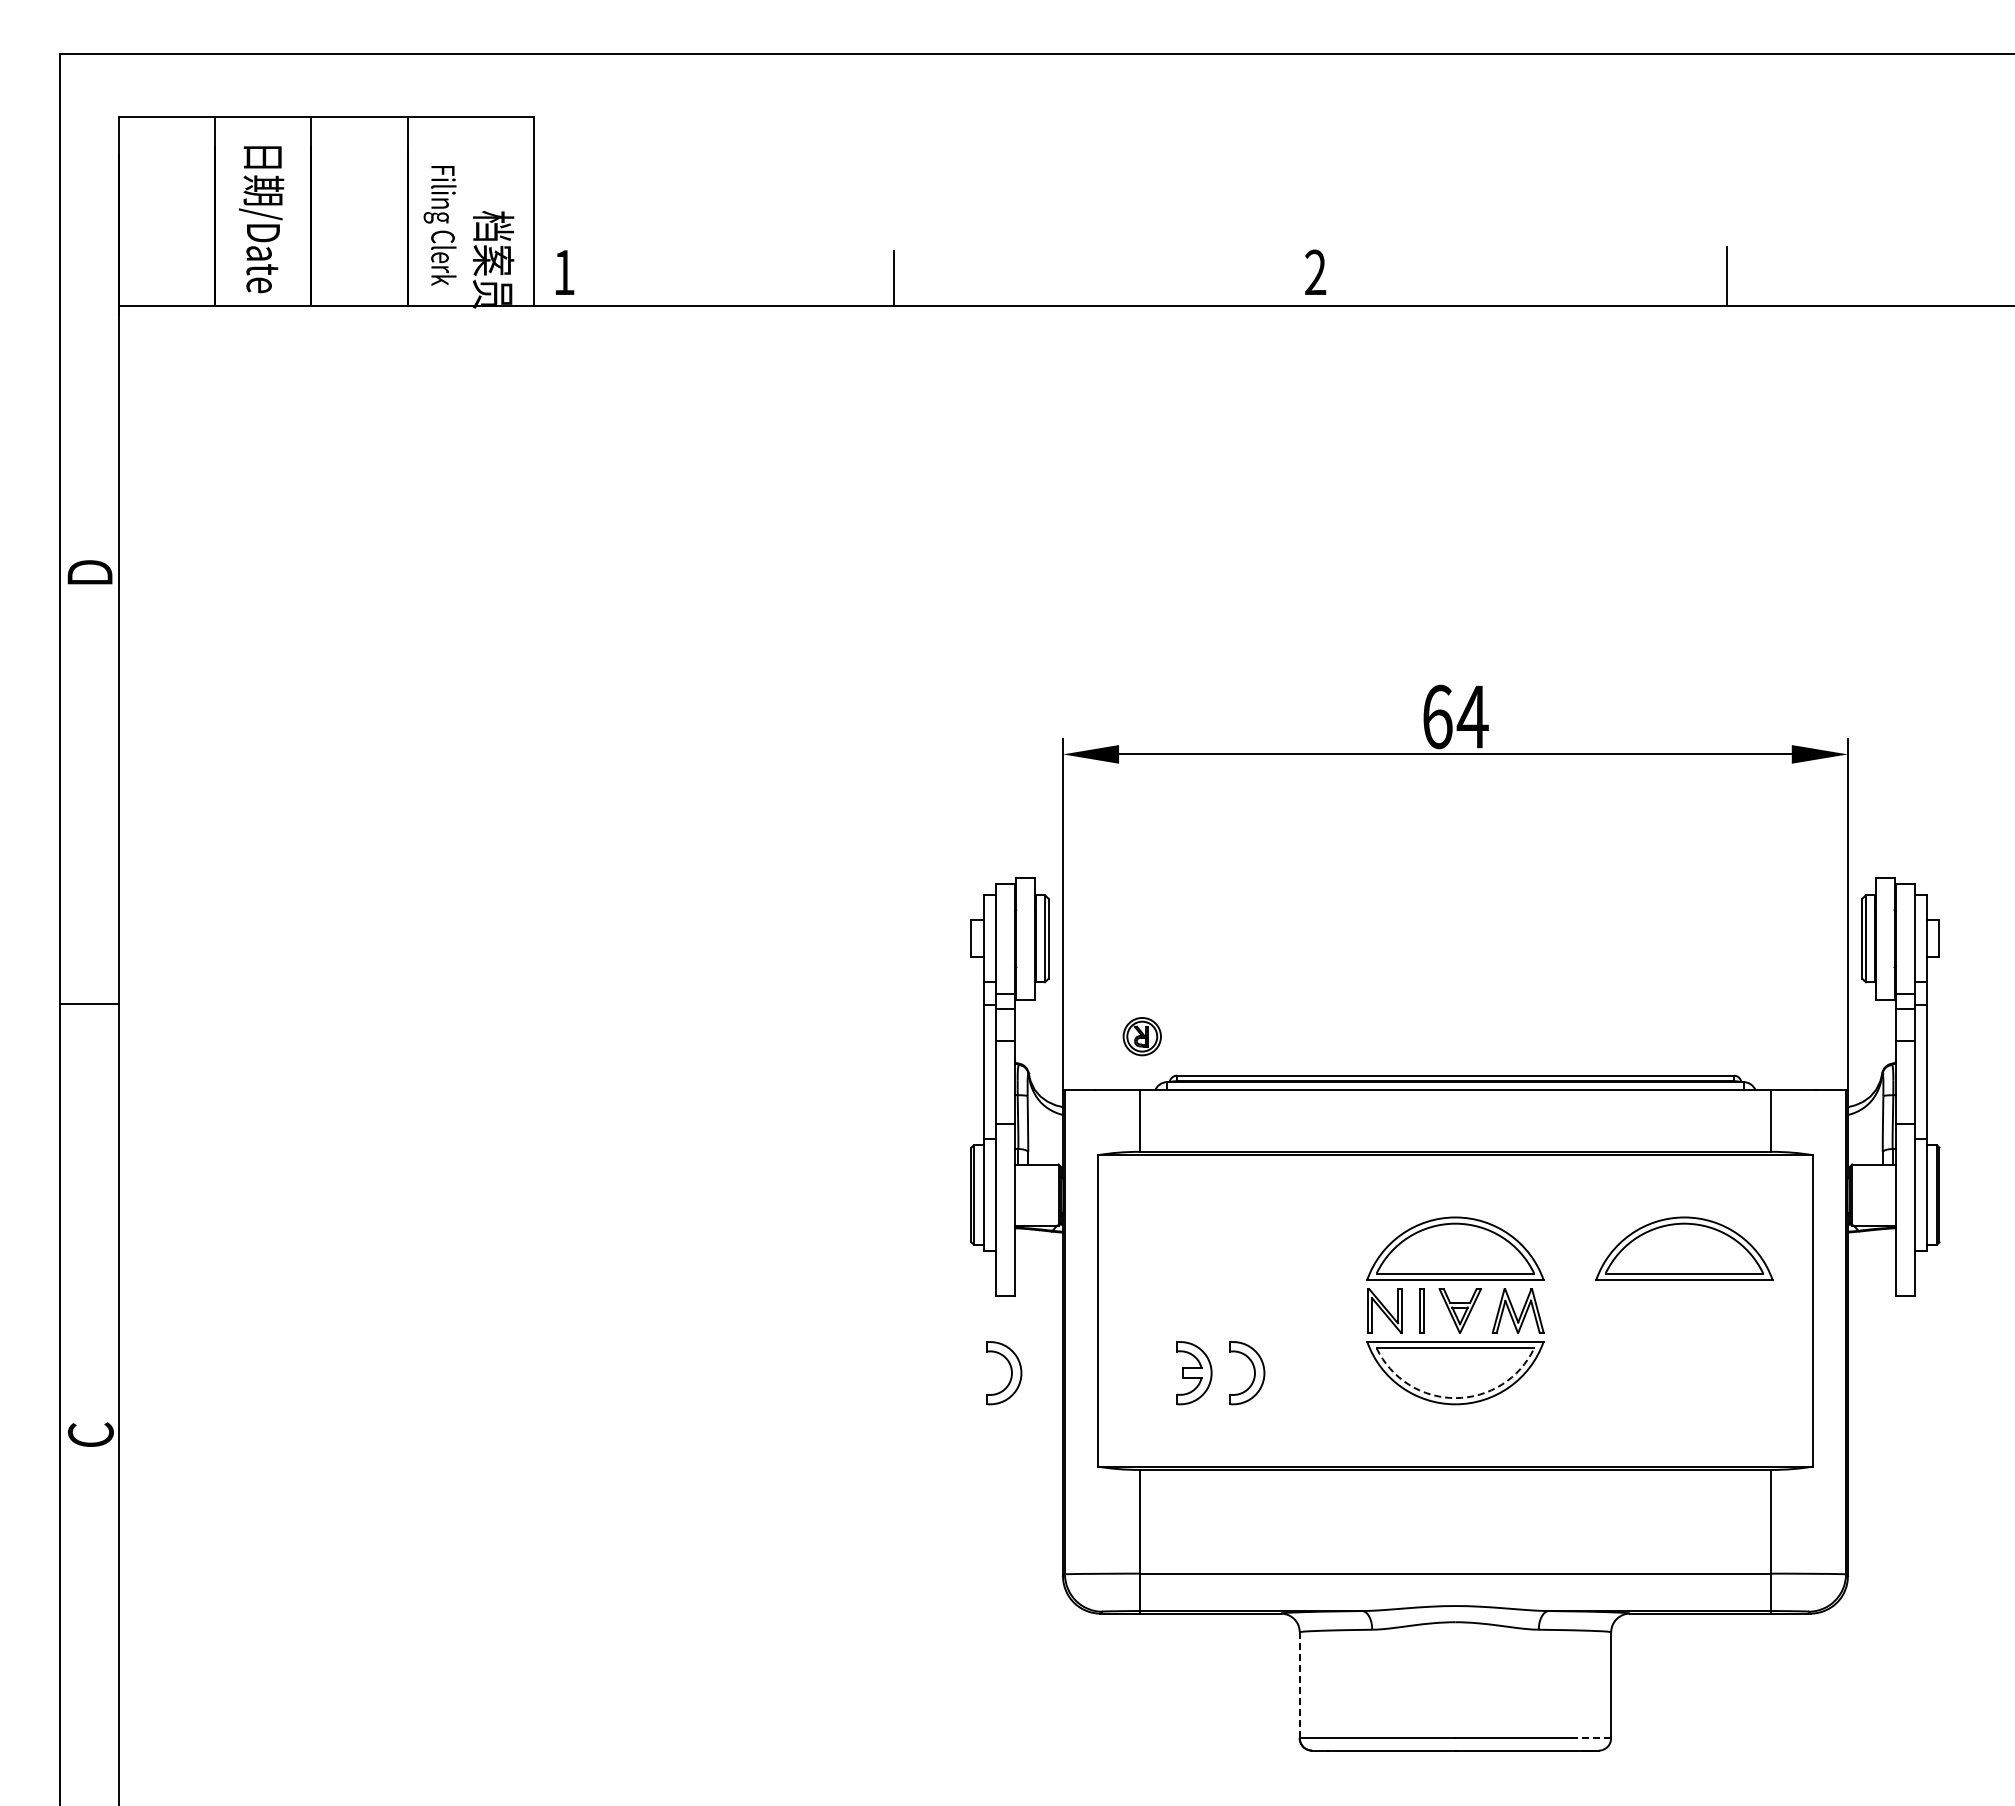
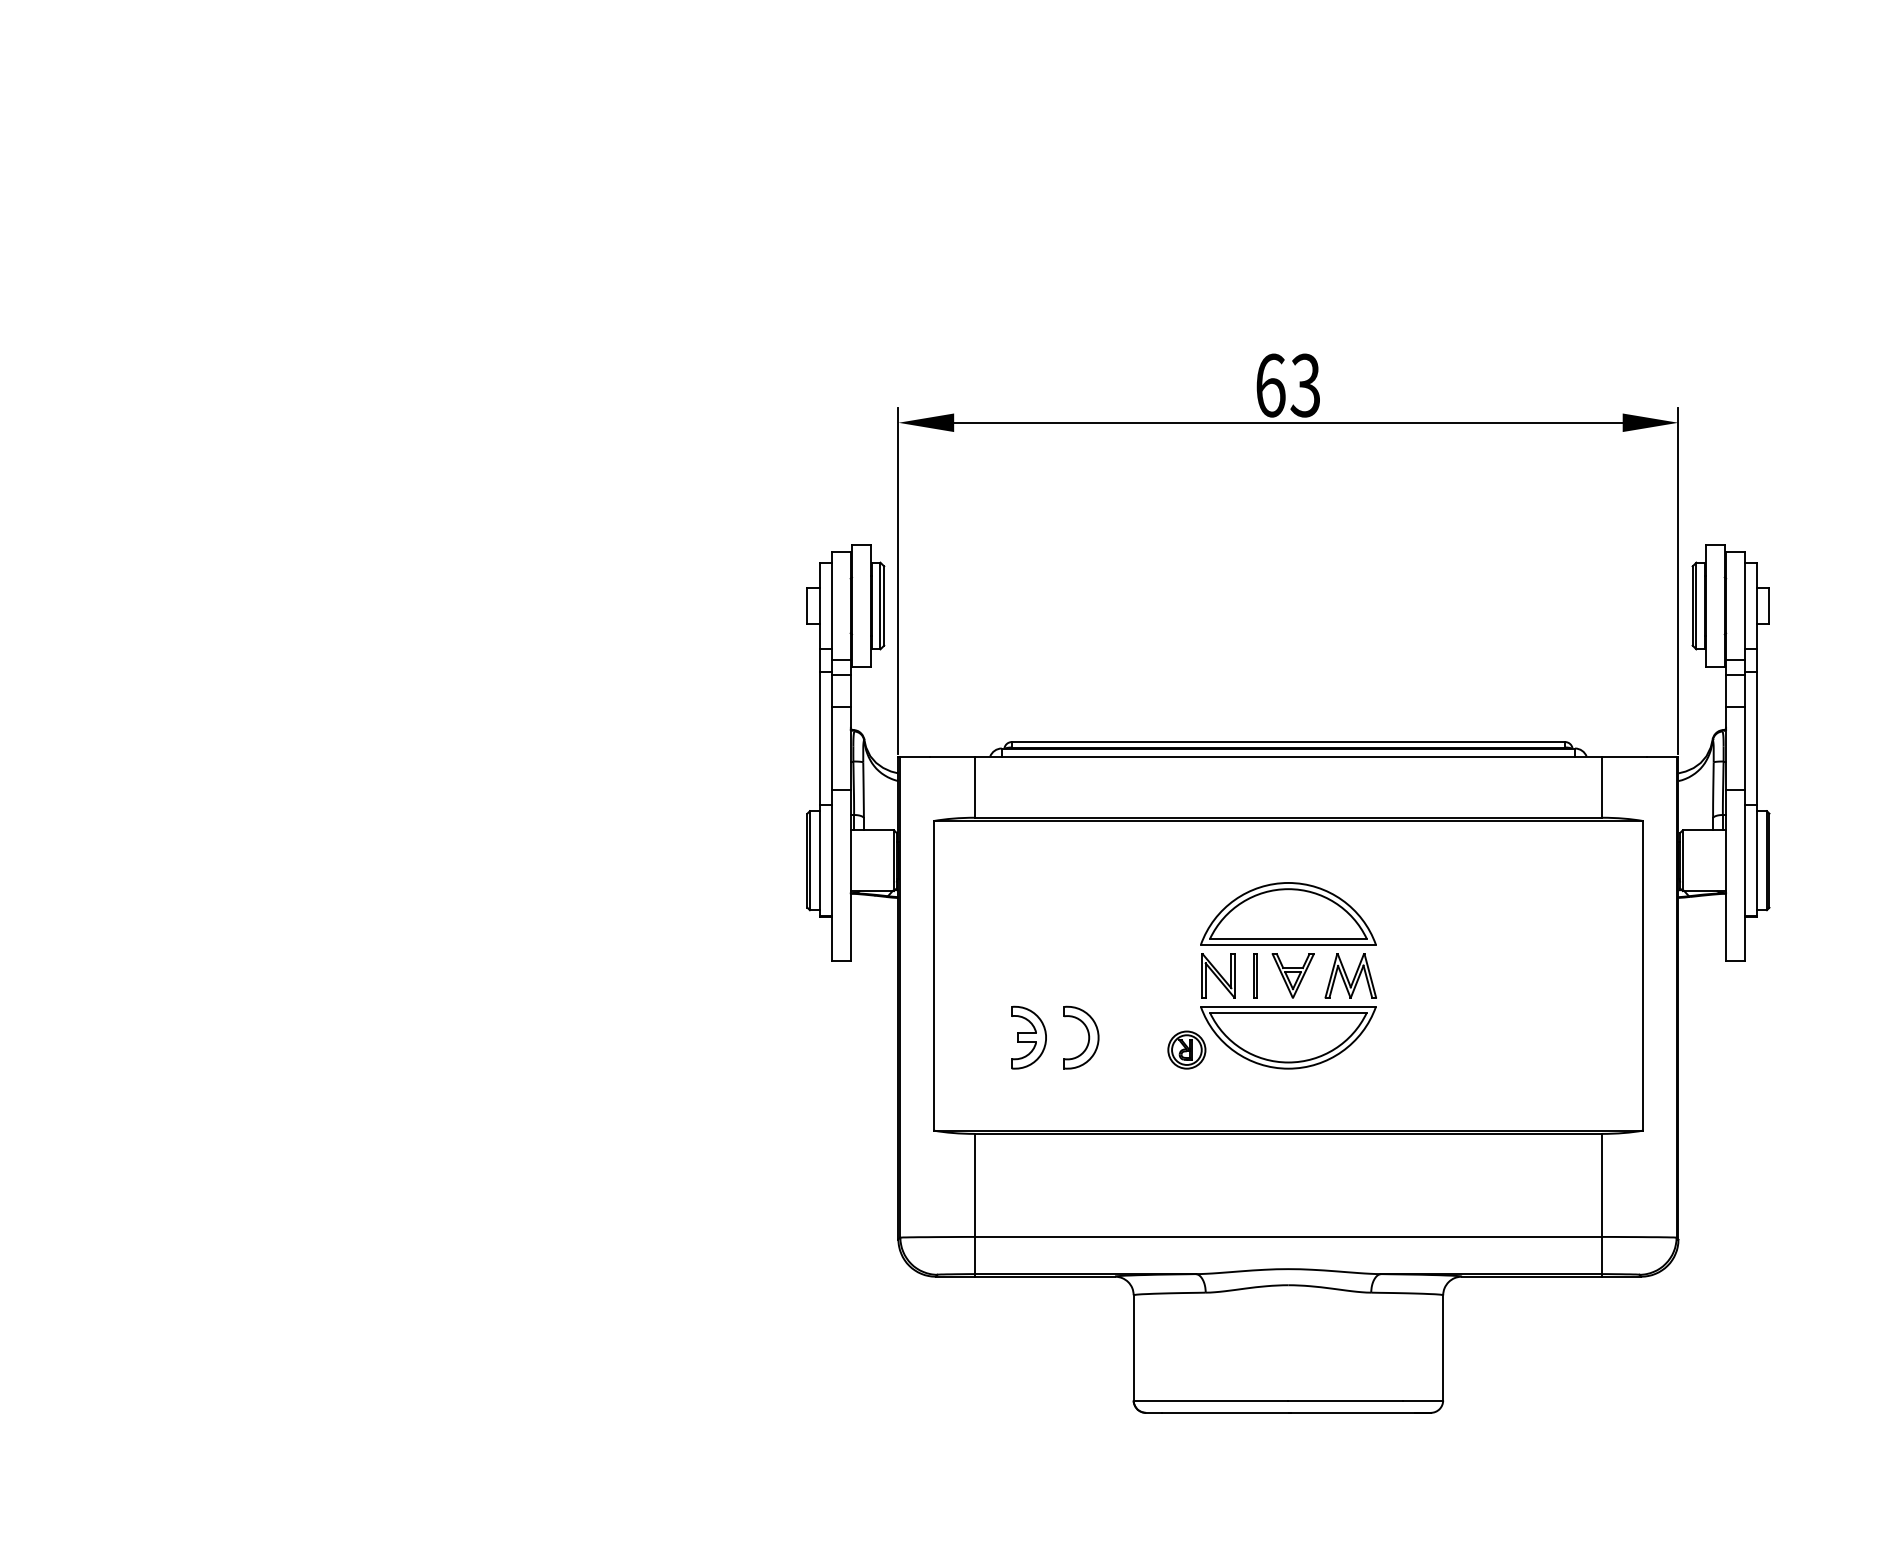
text: (1472, 716) -> (1305, 385), 64 -> 63
part: (1141, 1036) -> (1186, 1049), moved
part: (1684, 1248) -> (1516, 913), removed
part: (1010, 1370) -> (846, 1035), removed
arc: (1455, 1398) -> (1288, 1062), dashed -> solid
line: (1299, 1685) -> (1133, 1348), dashed -> solid
line: (1590, 1738) -> (1422, 1400), dashed -> solid

